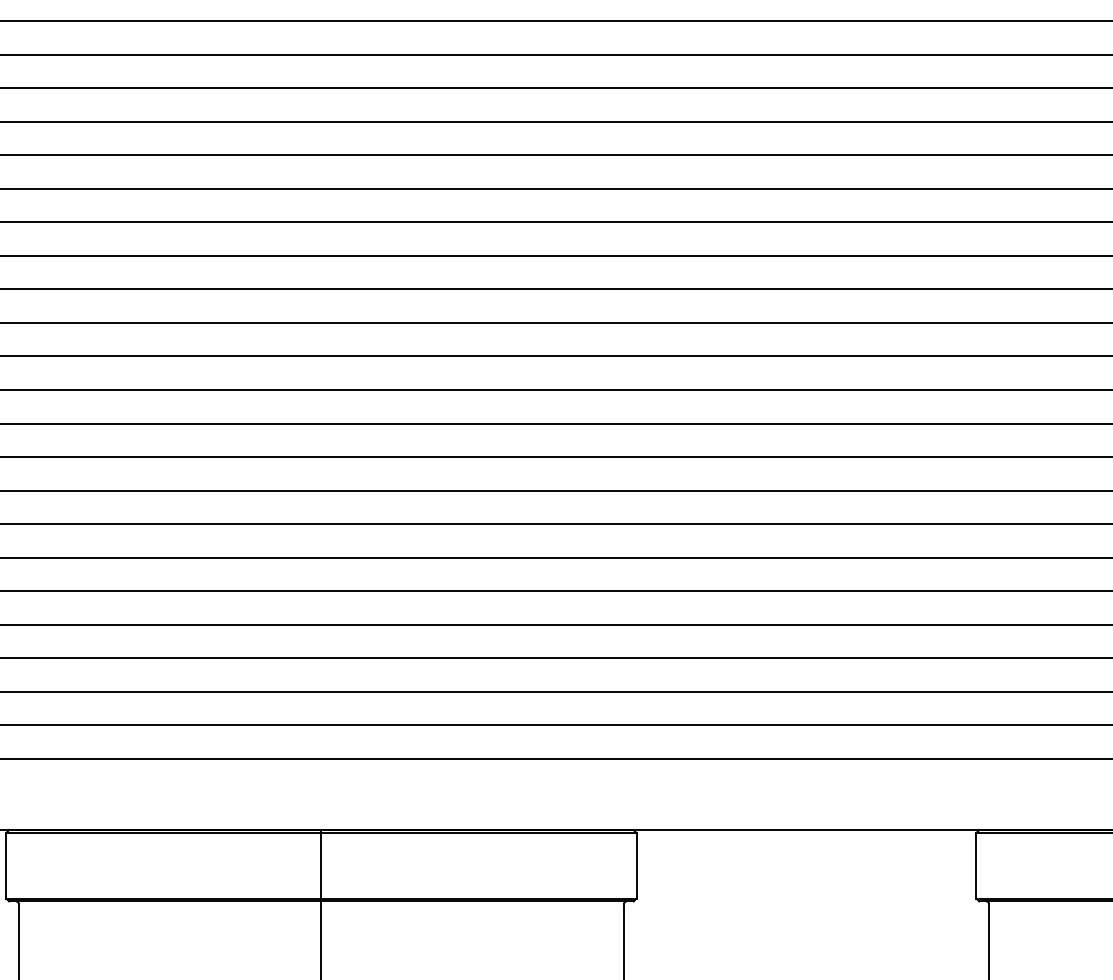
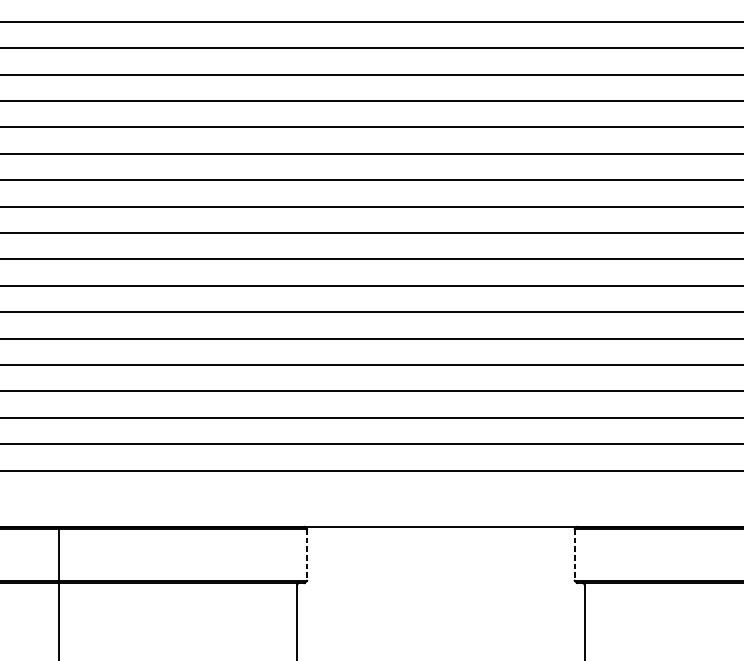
line: (636, 865) -> (307, 554), solid -> dashed
line: (976, 865) -> (574, 554), solid -> dashed

